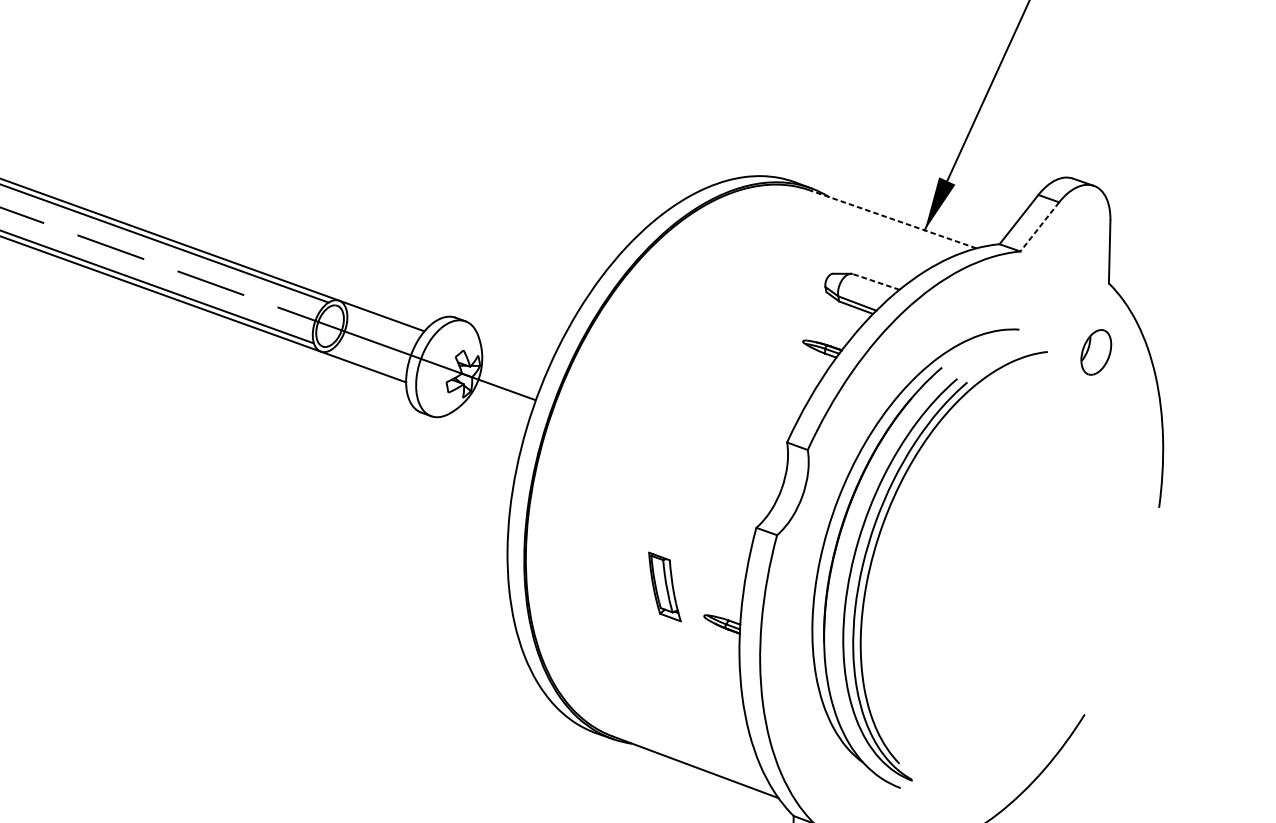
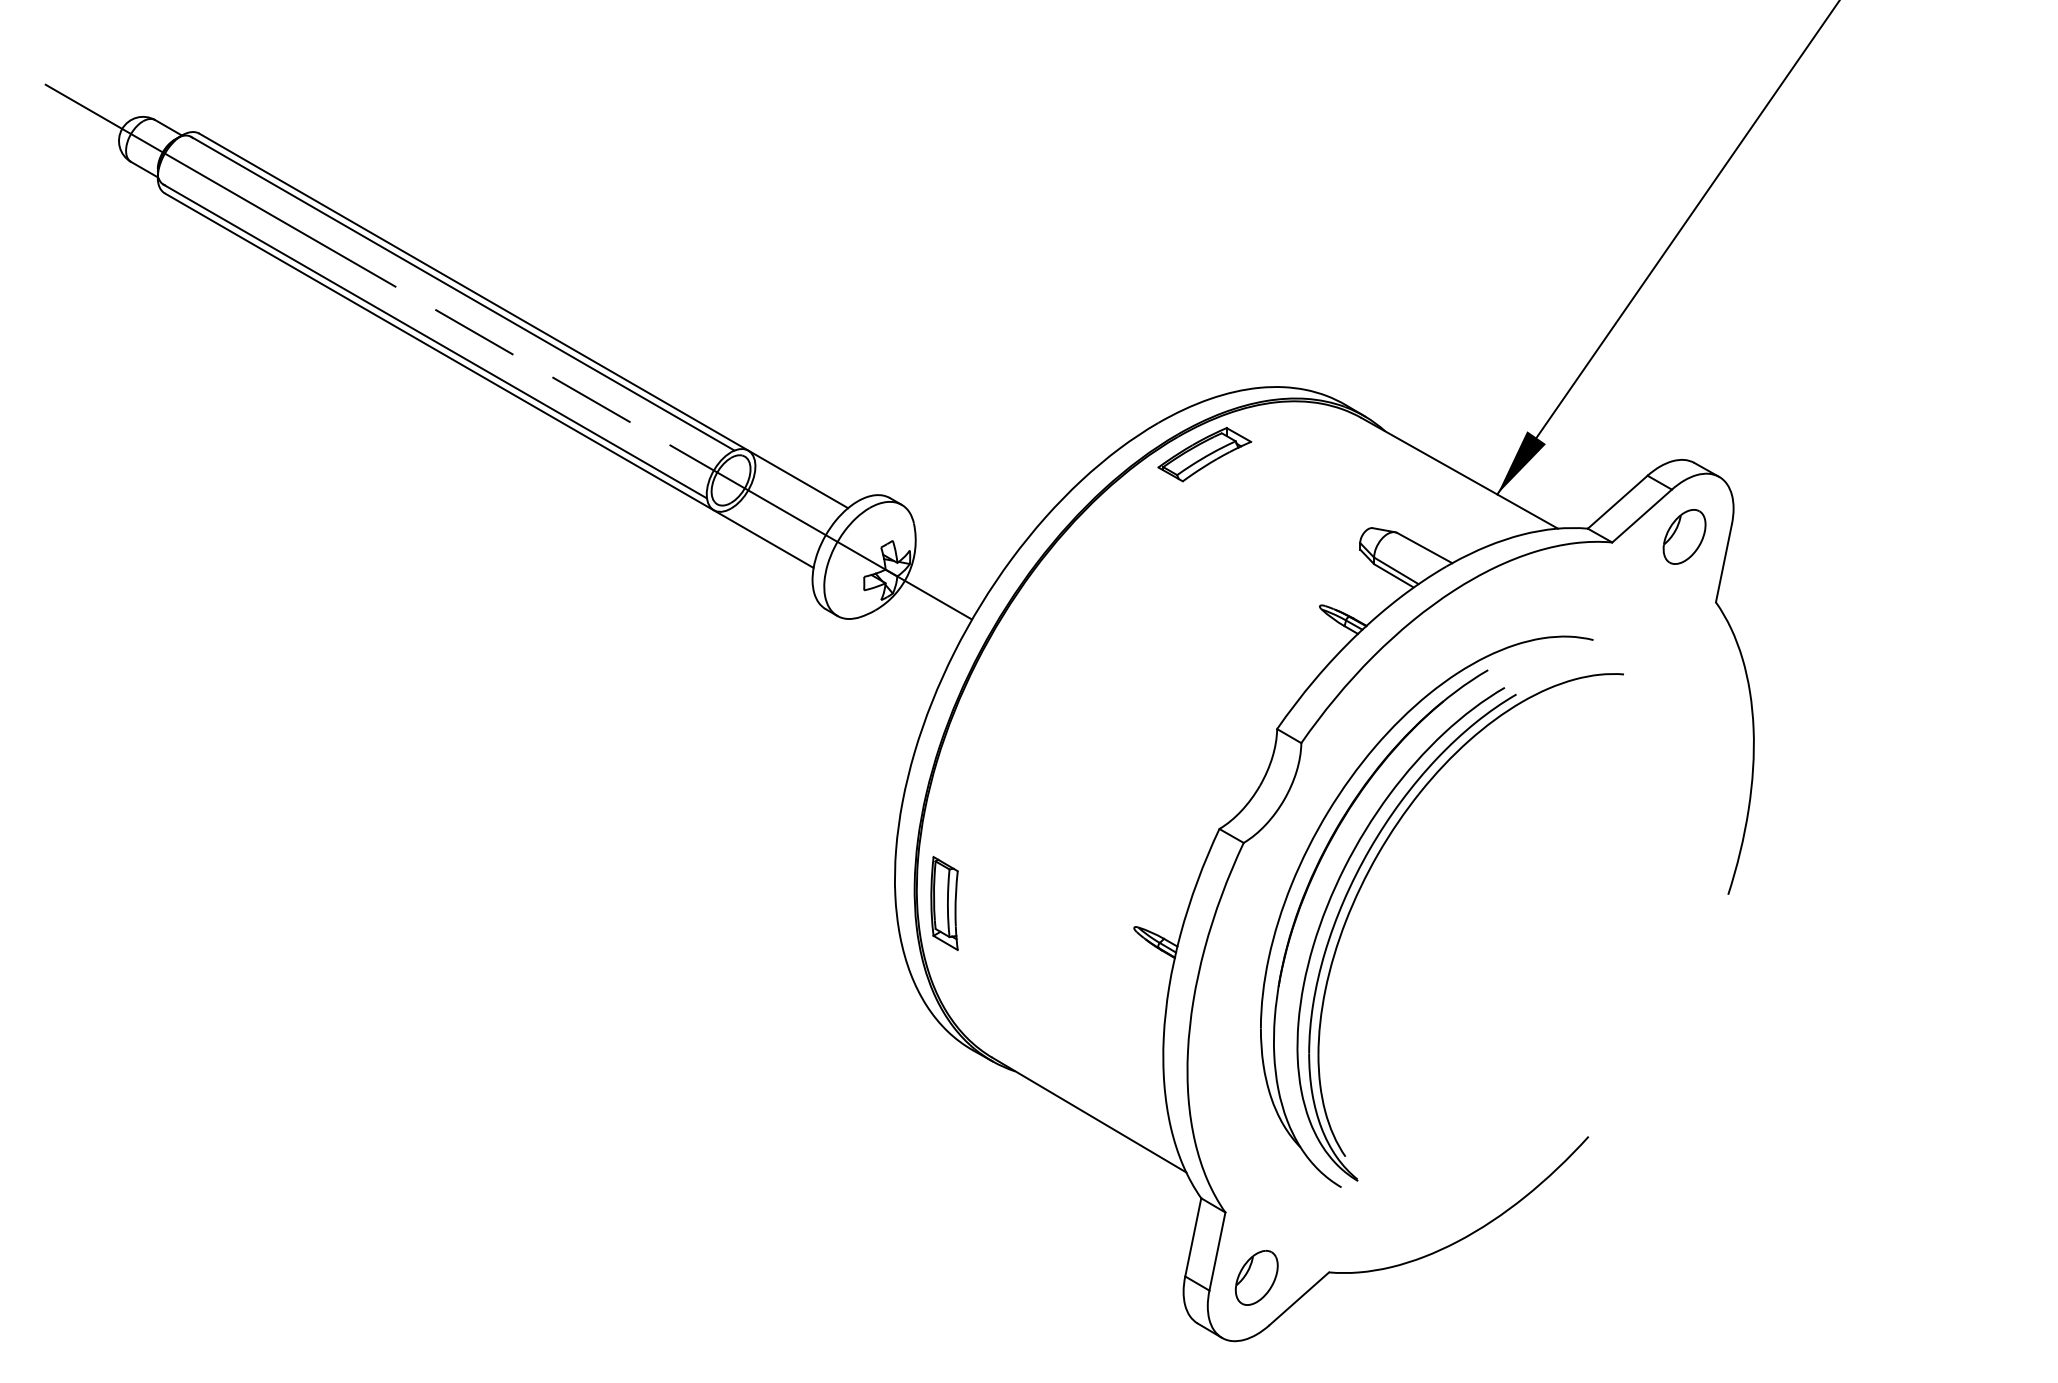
line: (892, 219) -> (1459, 473), dashed -> solid
line: (1040, 227) -> (1642, 516), dashed -> solid
part: (692, 240) -> (1204, 454), added
line: (875, 281) -> (1424, 547), dashed -> solid
part: (1096, 352) -> (1684, 536), moved
part: (664, 587) -> (944, 903), moved

